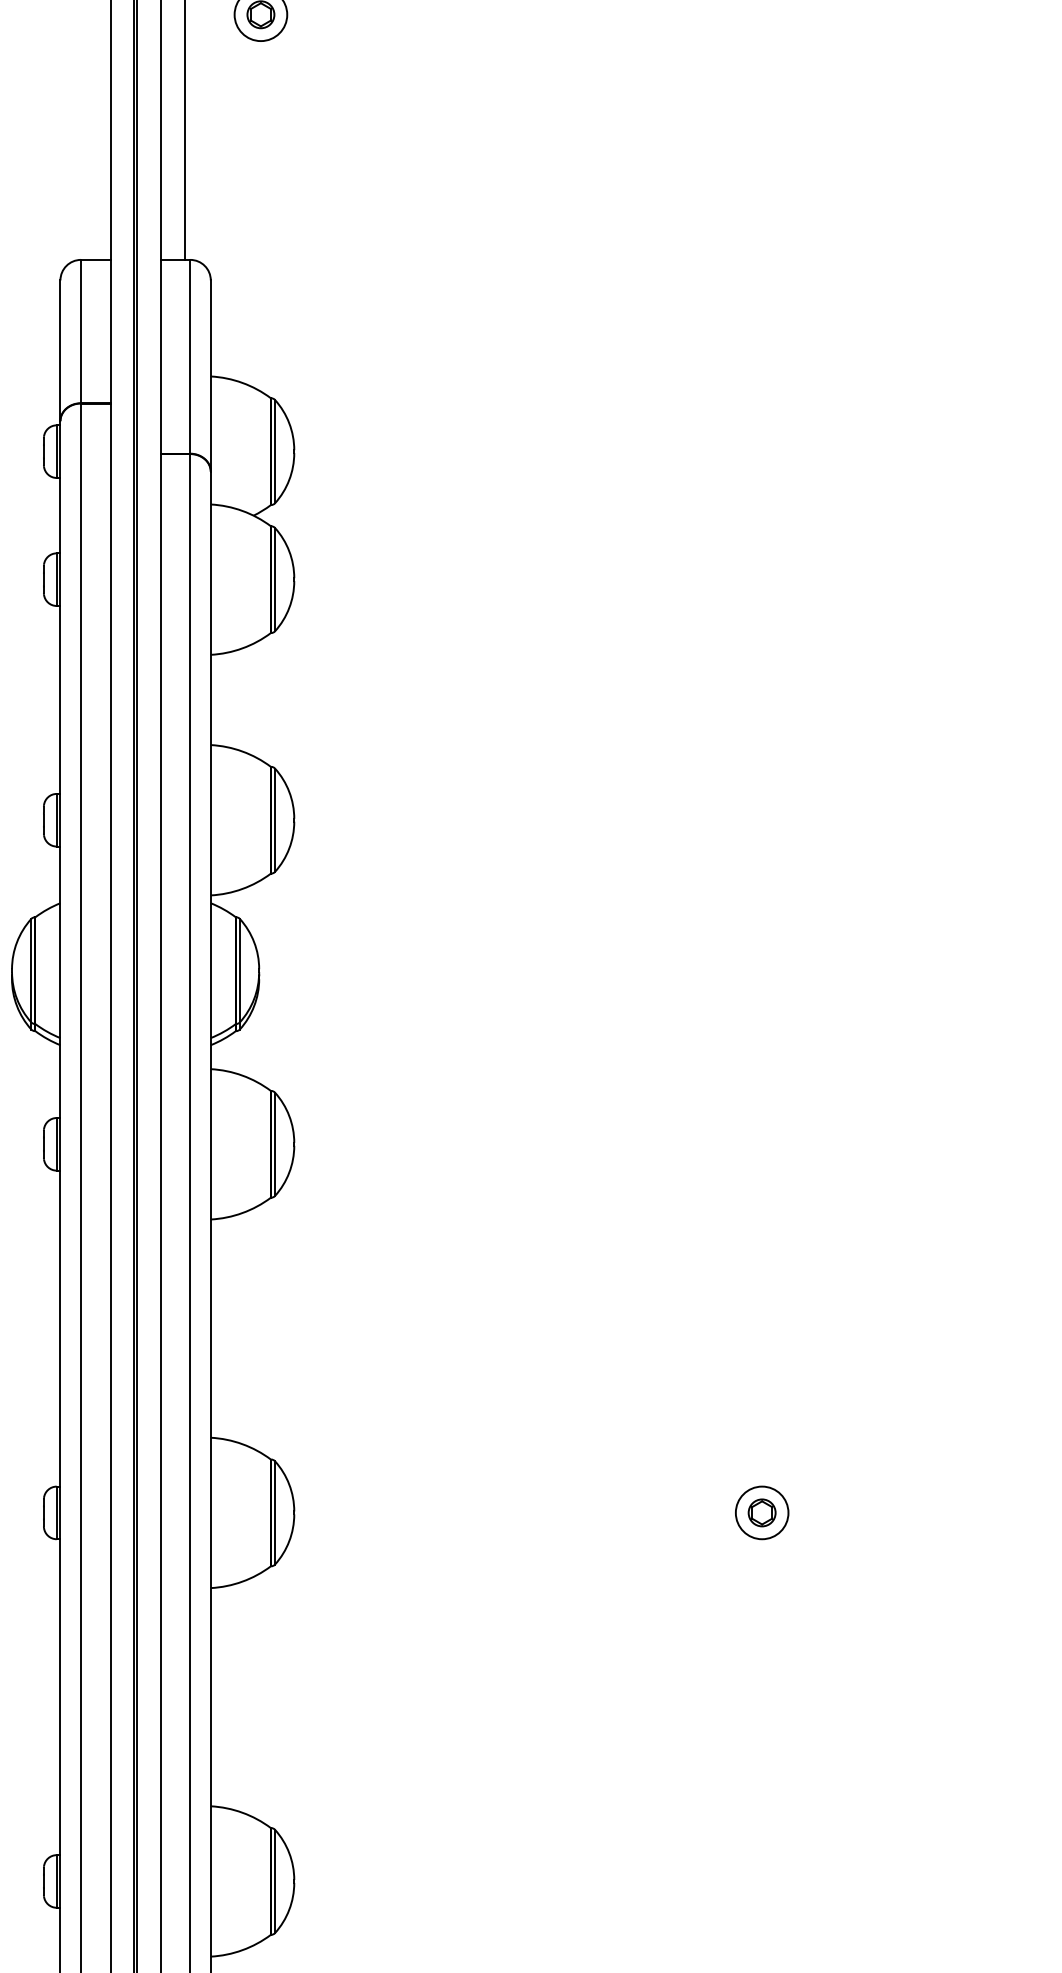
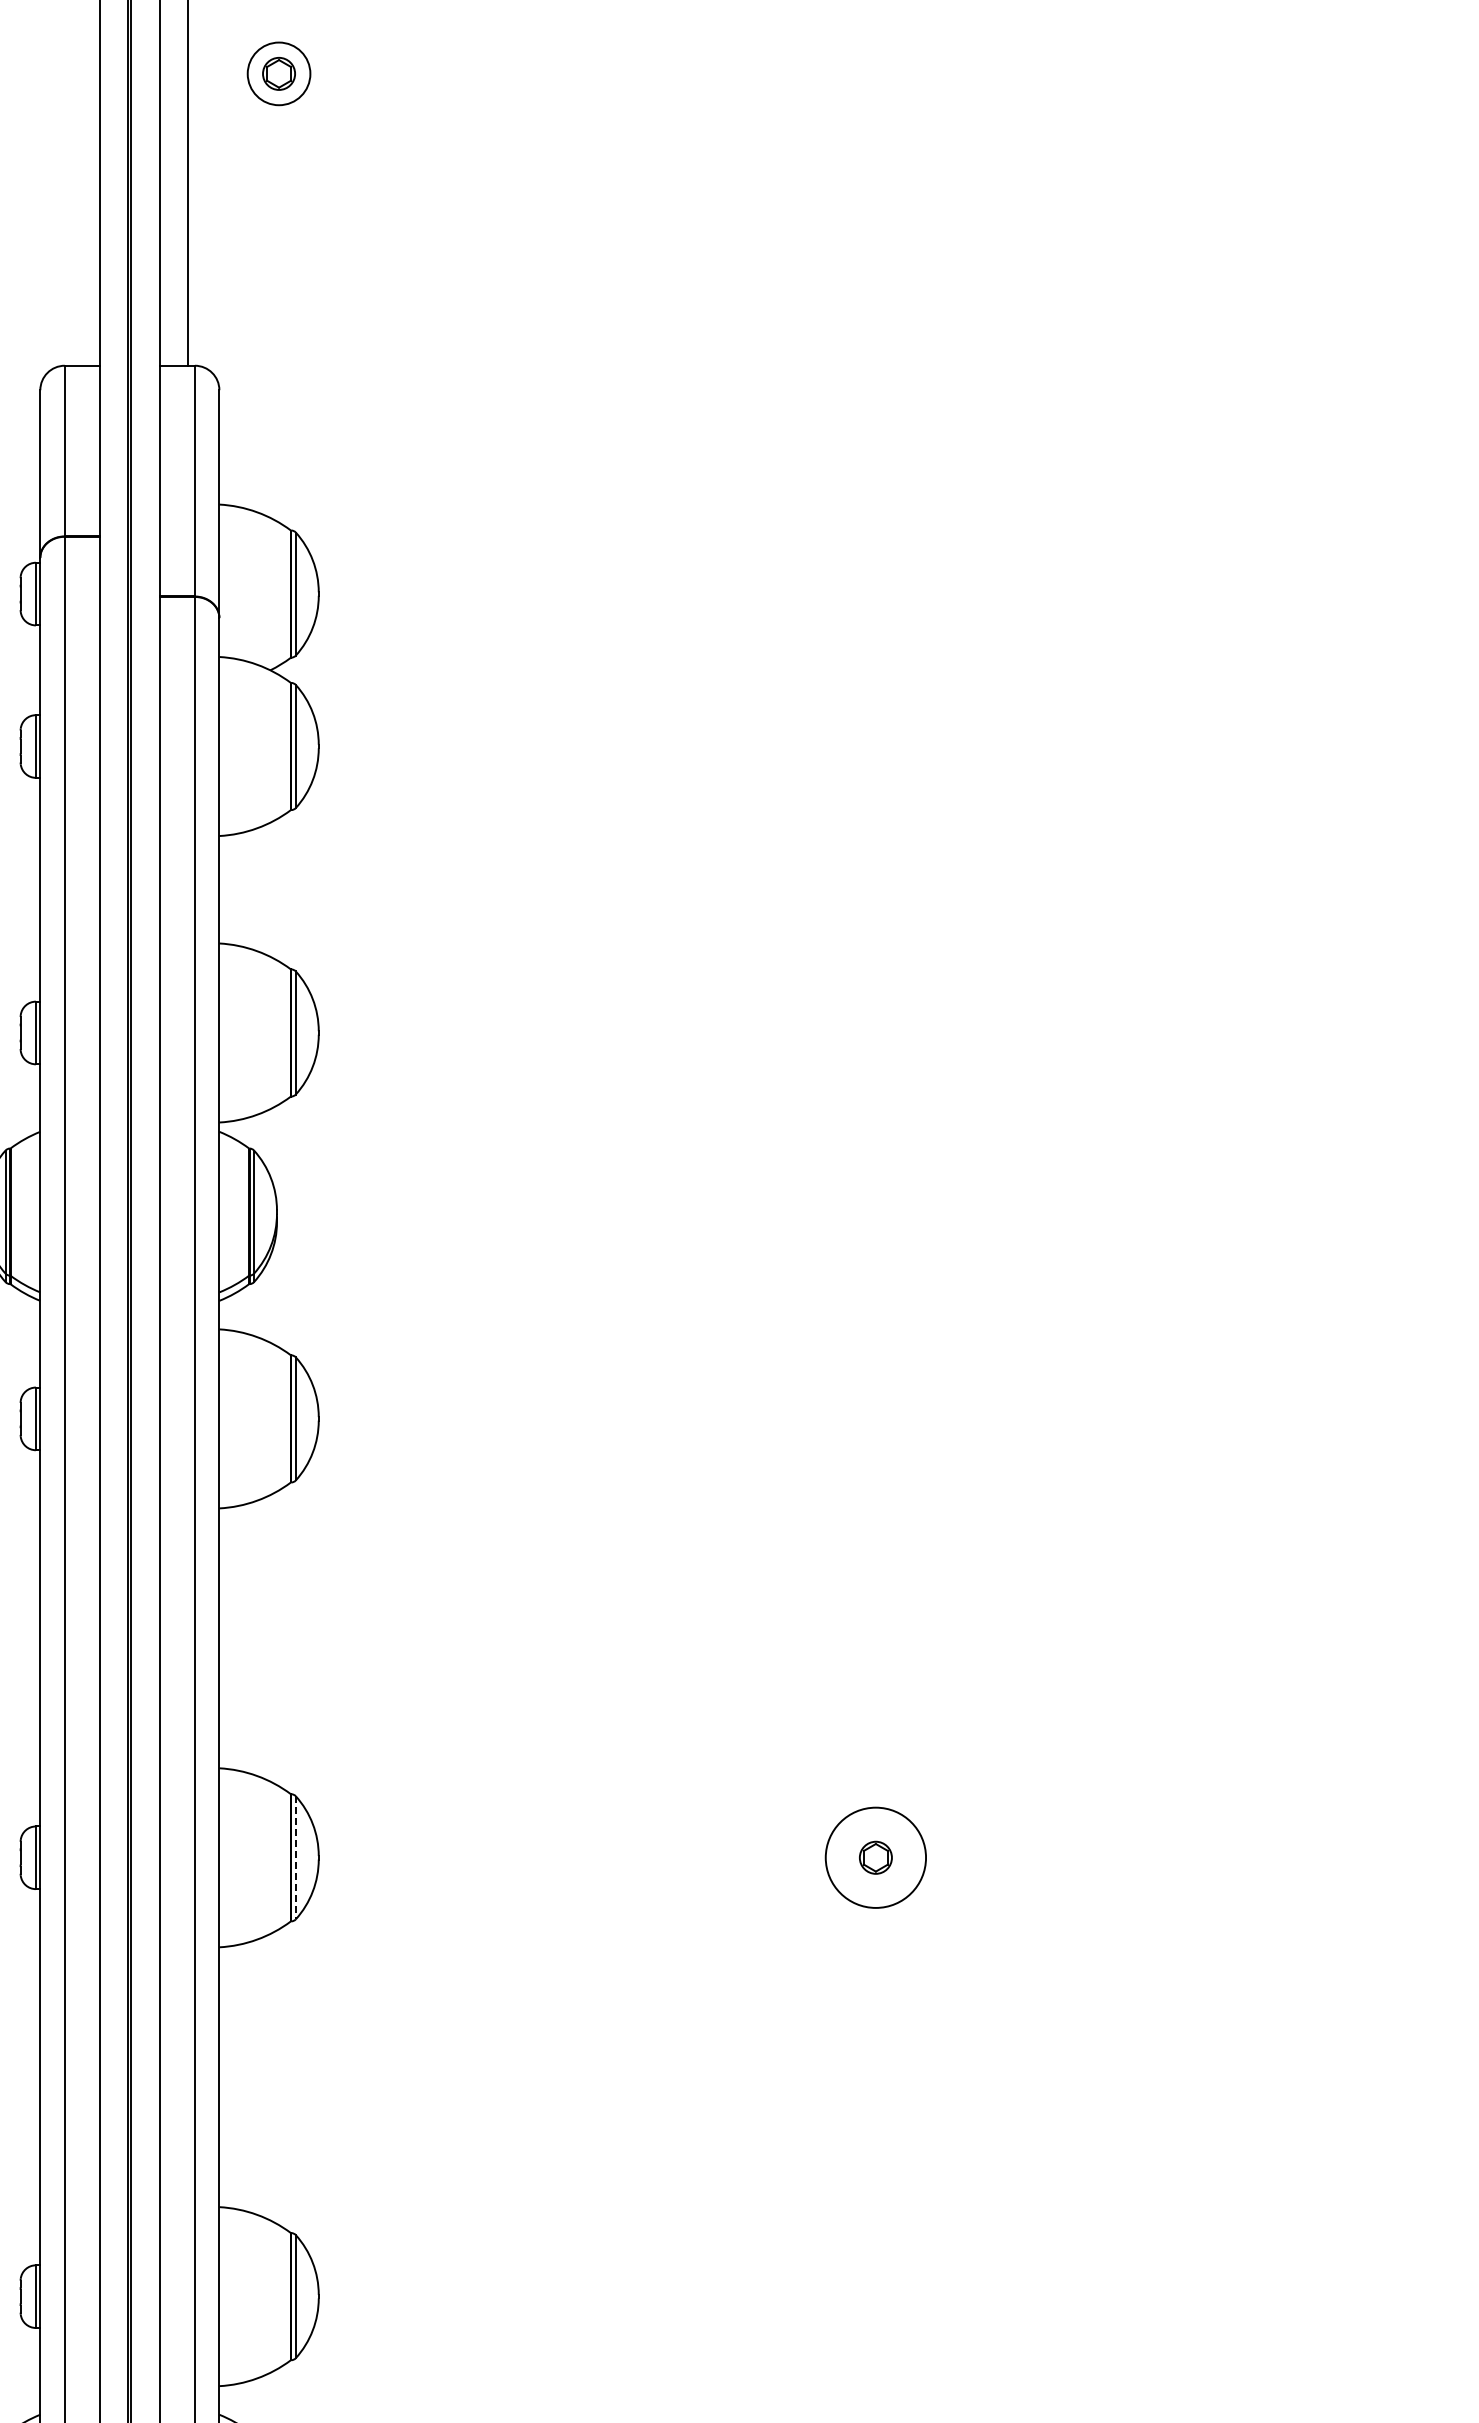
line: (274, 1512) -> (295, 1857), solid -> dashed
circle: (761, 1512) -> (875, 1857), size x1.6

